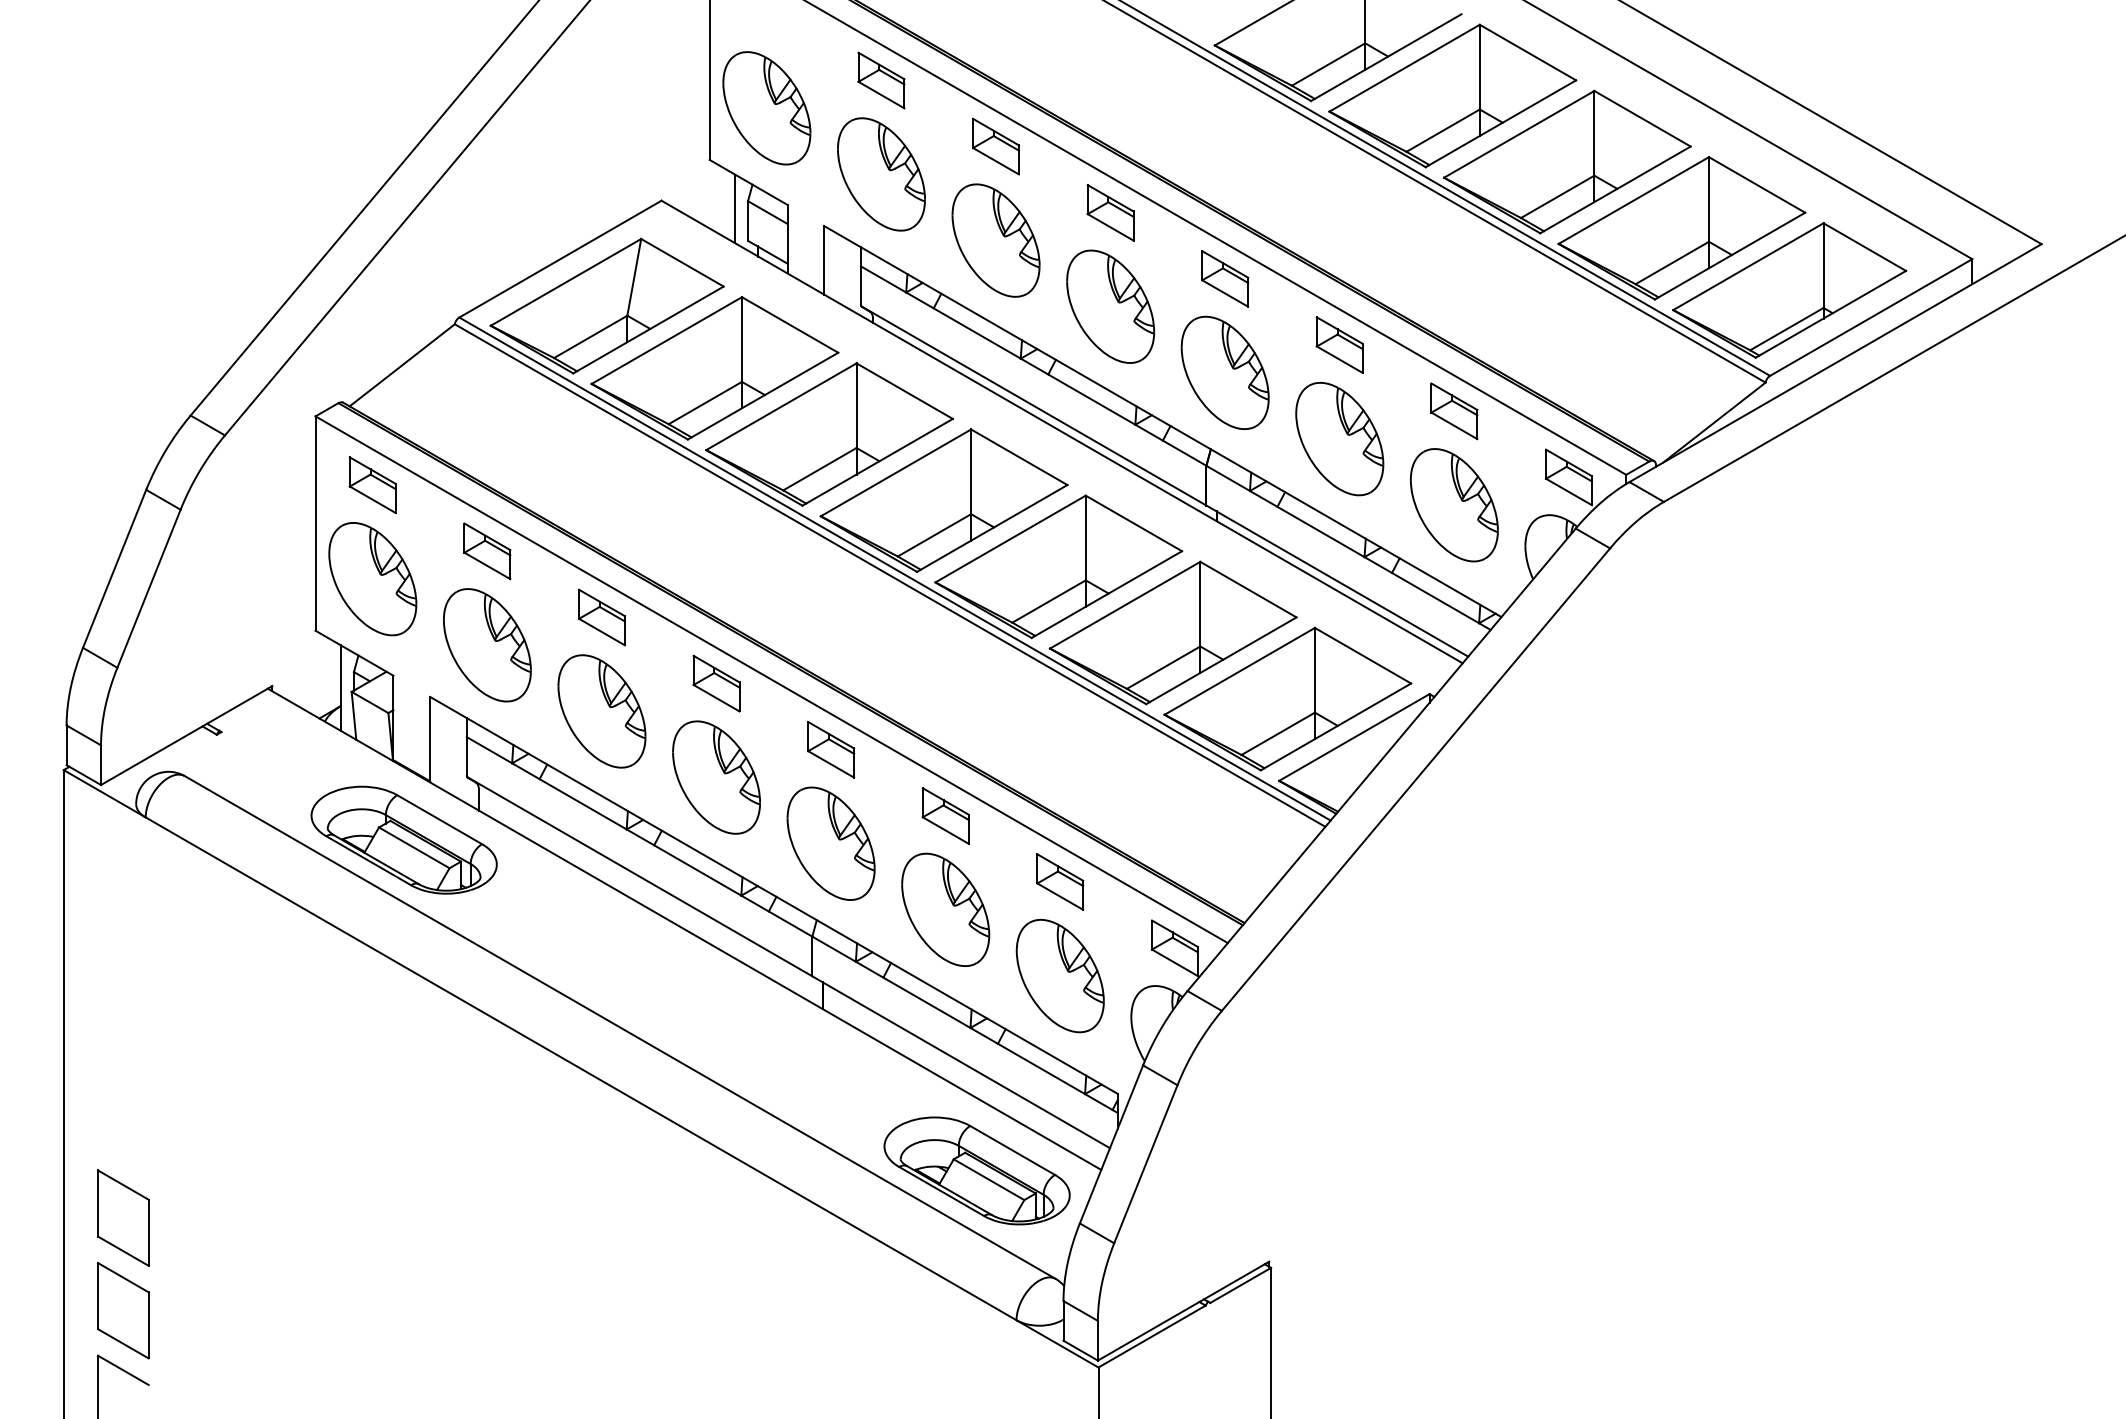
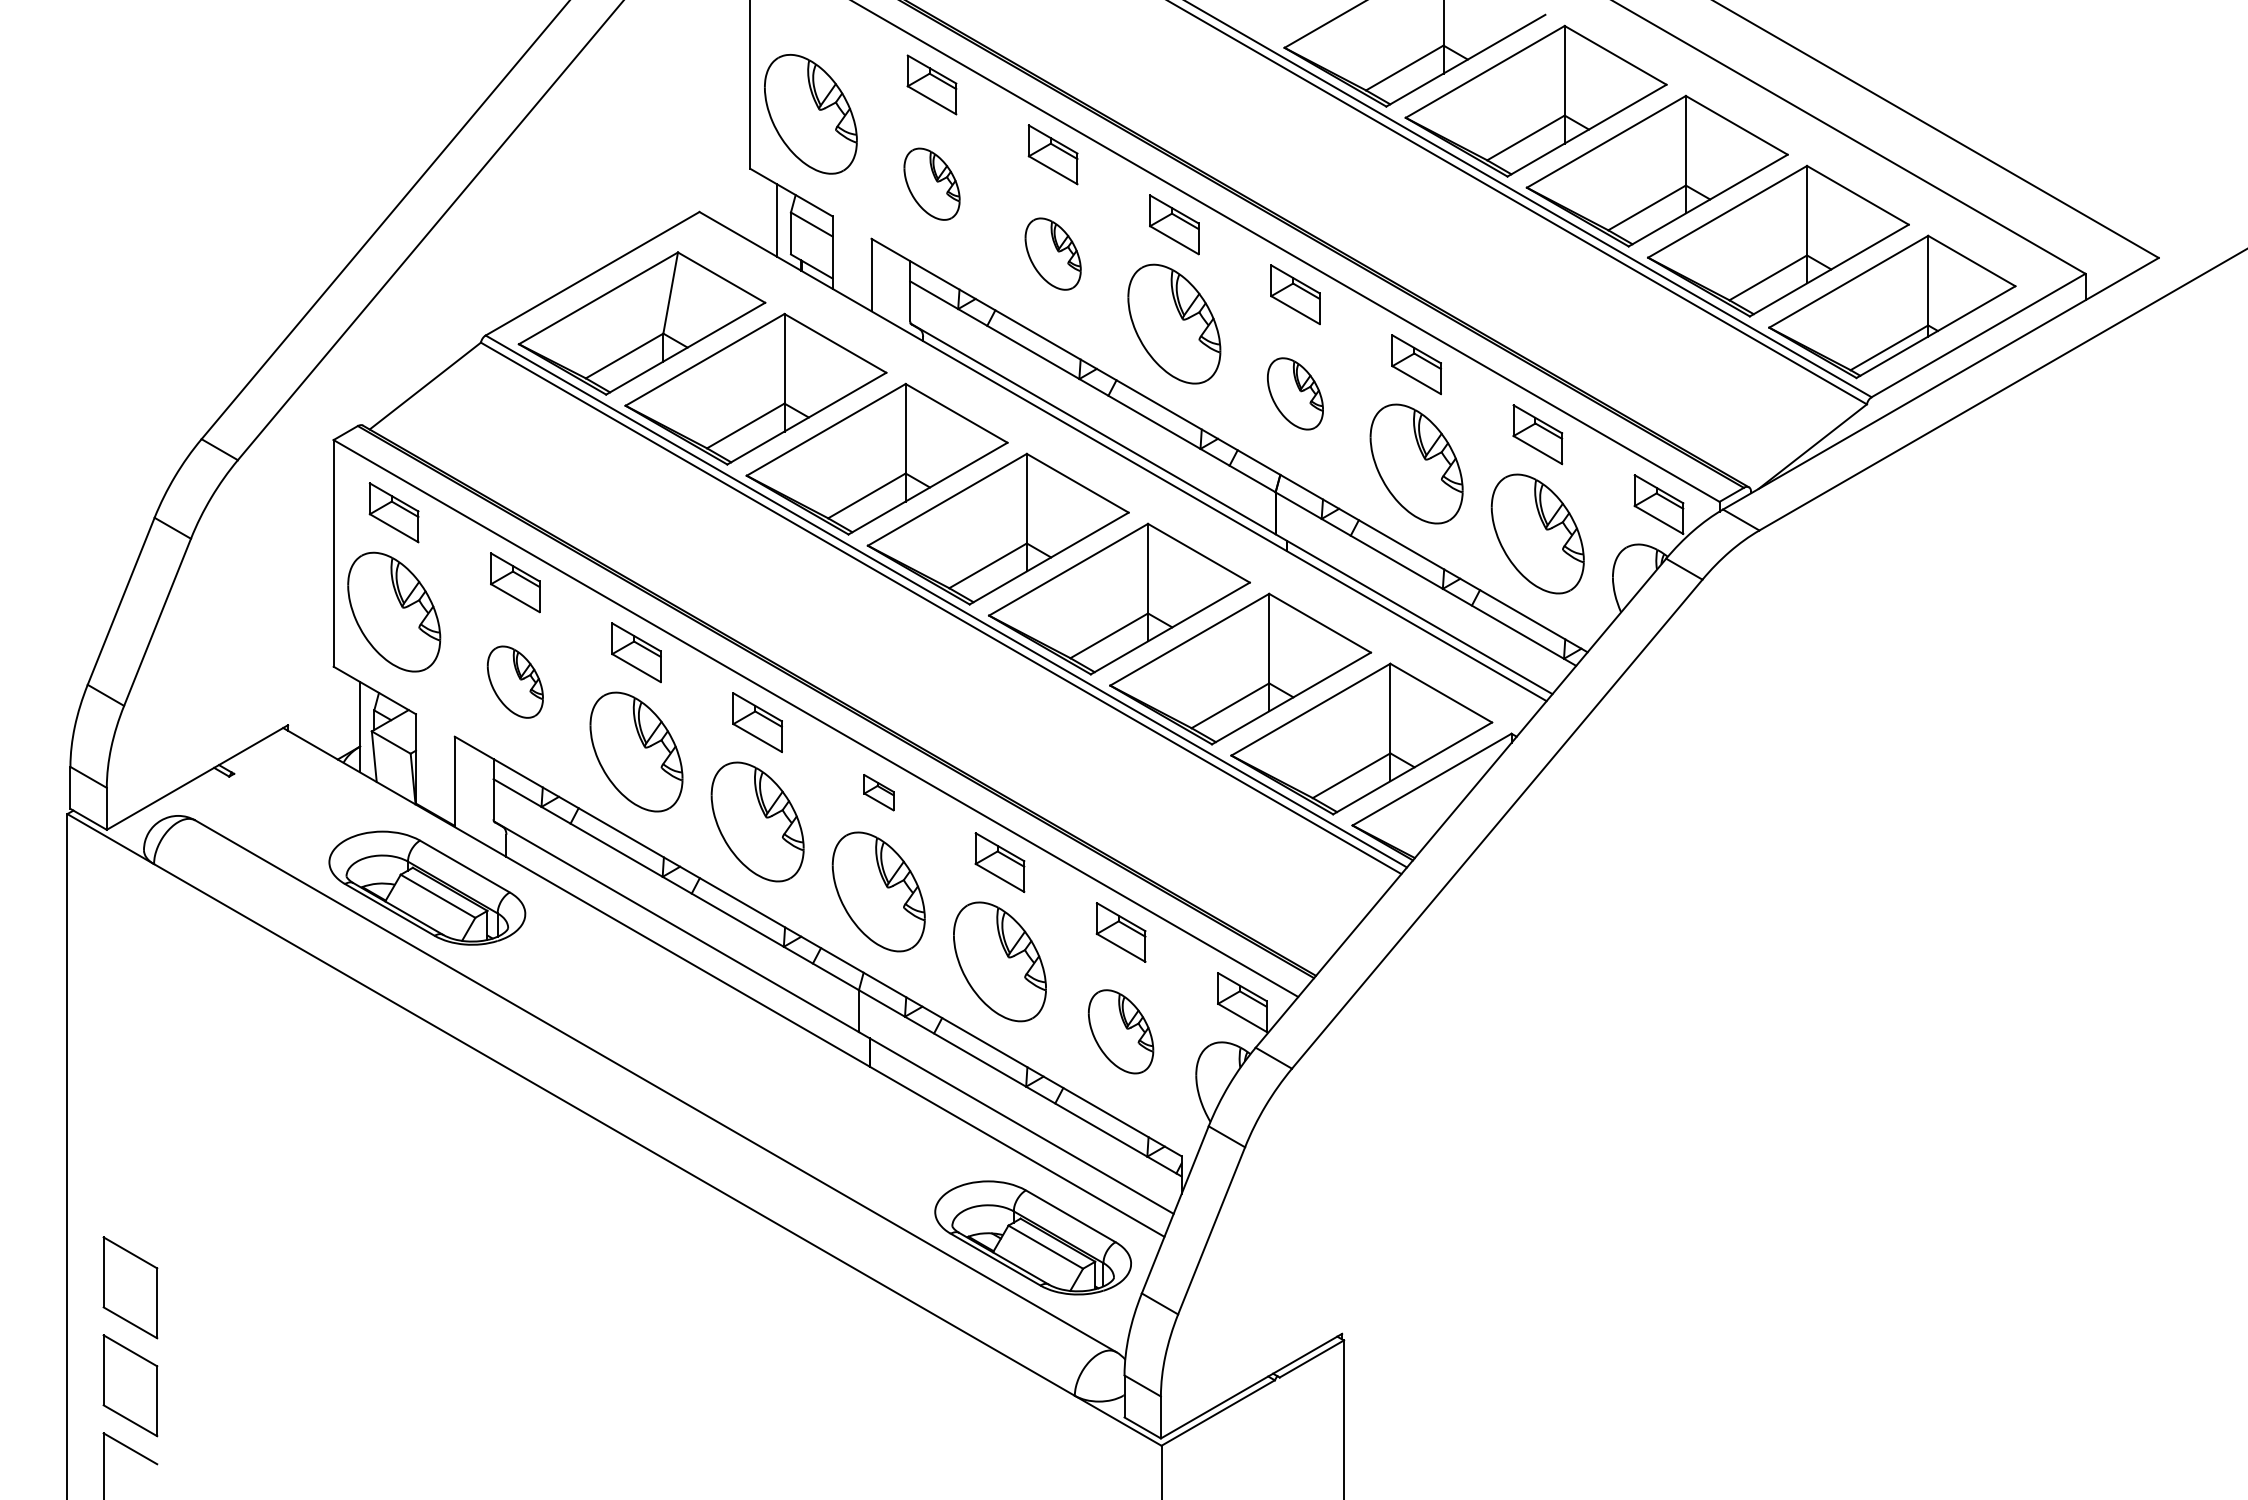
part: (881, 174) -> (932, 184), size x0.6
part: (995, 240) -> (1052, 254), size x0.6
part: (1224, 372) -> (1294, 393), size x0.6
part: (487, 645) -> (515, 682), size x0.6
part: (831, 749) -> (879, 792), size x0.6
part: (1059, 975) -> (1120, 1031), size x0.7

